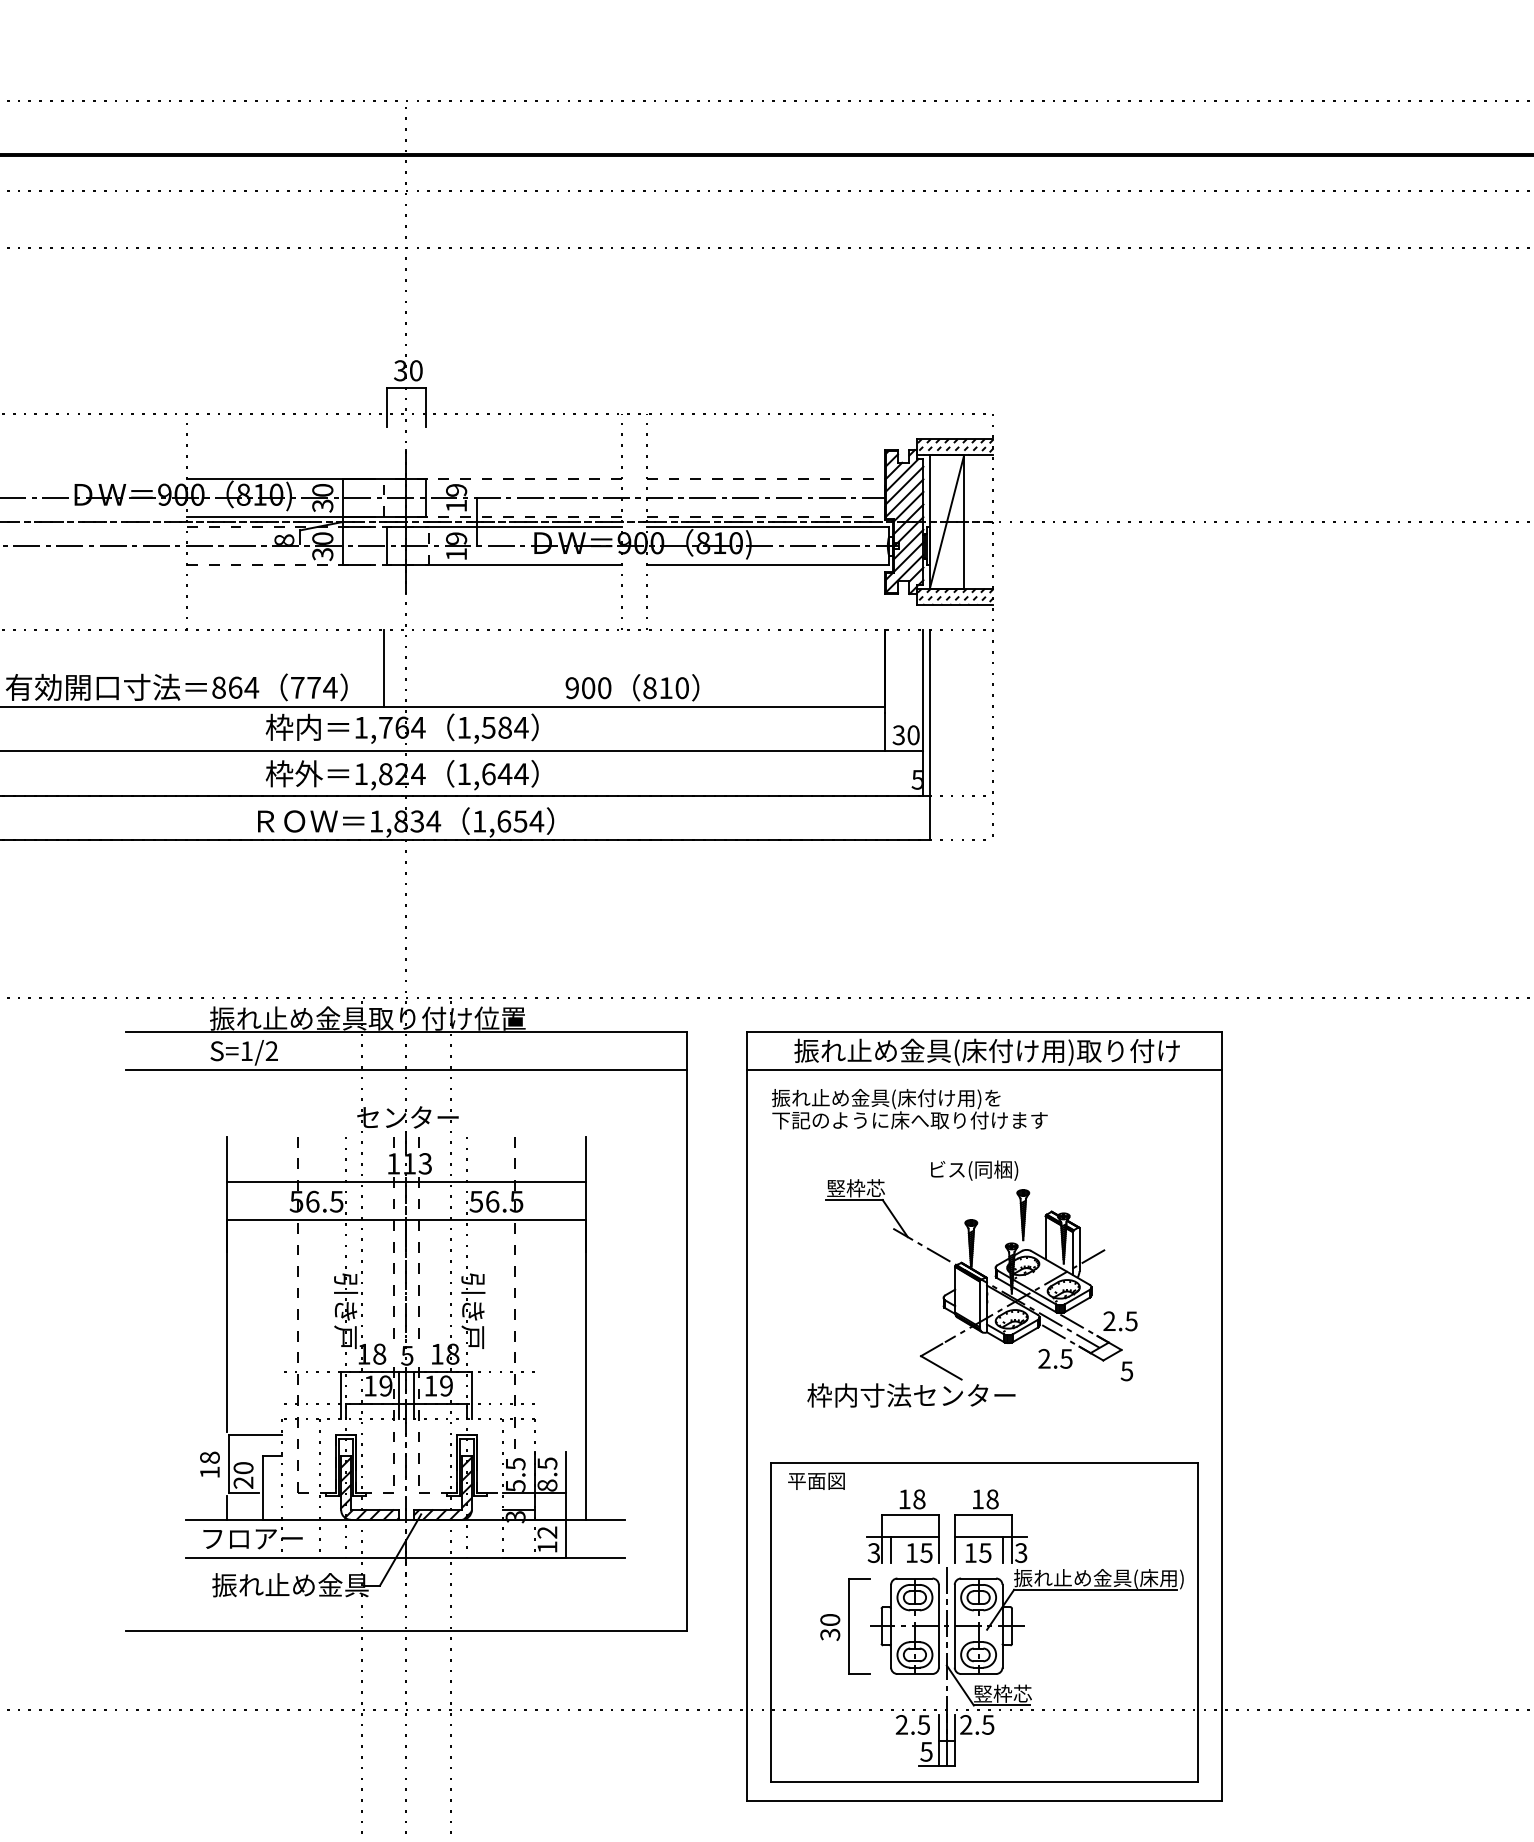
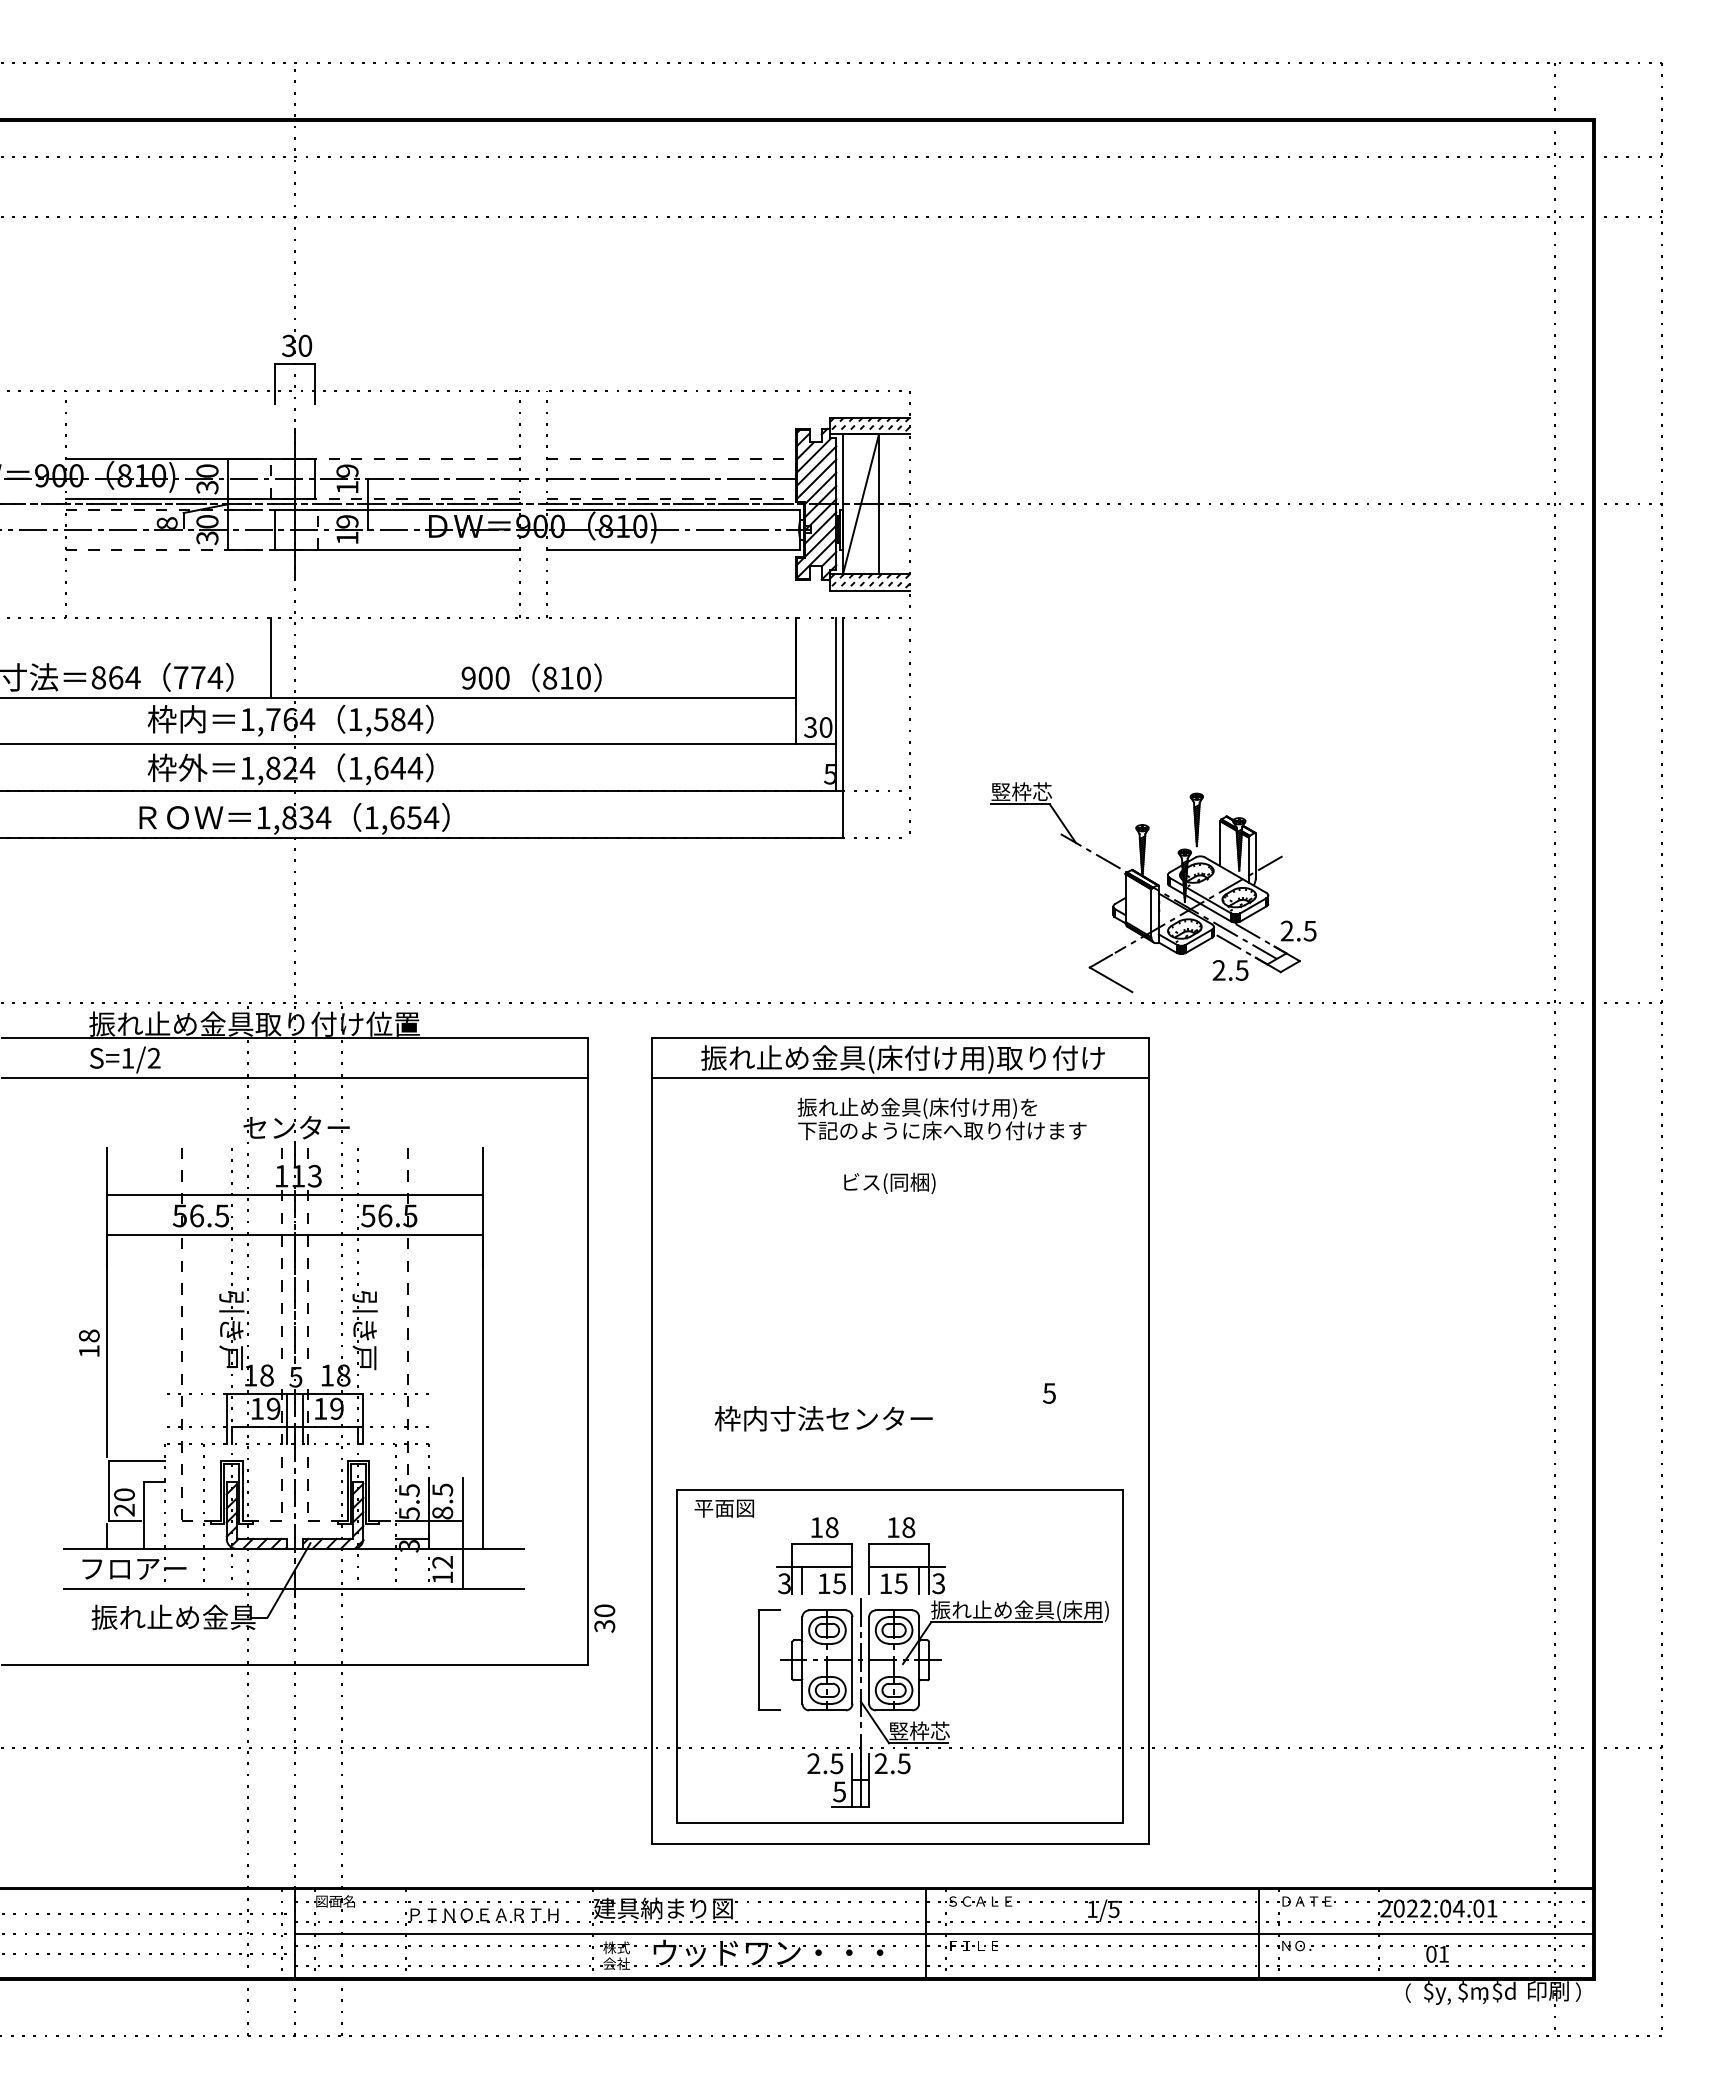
text: (909, 1108) -> (941, 1118), moved
part: (981, 1279) -> (1153, 887), moved
text: (210, 1463) -> (89, 1342), moved
text: (829, 1627) -> (604, 1618), moved

